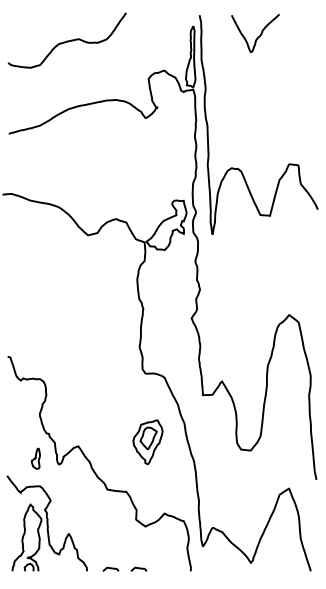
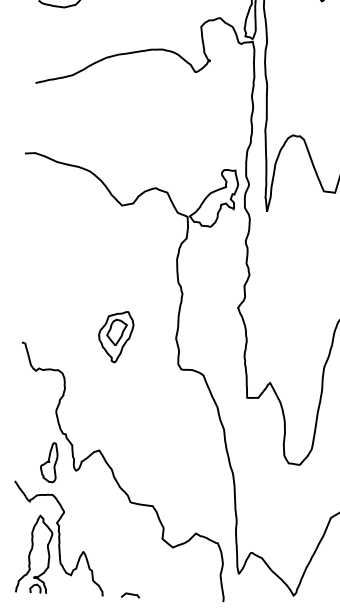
part: (147, 441) -> (115, 336), moved
part: (35, 458) -> (48, 462), size x1.67
curve: (138, 568) -> (162, 595), removed

